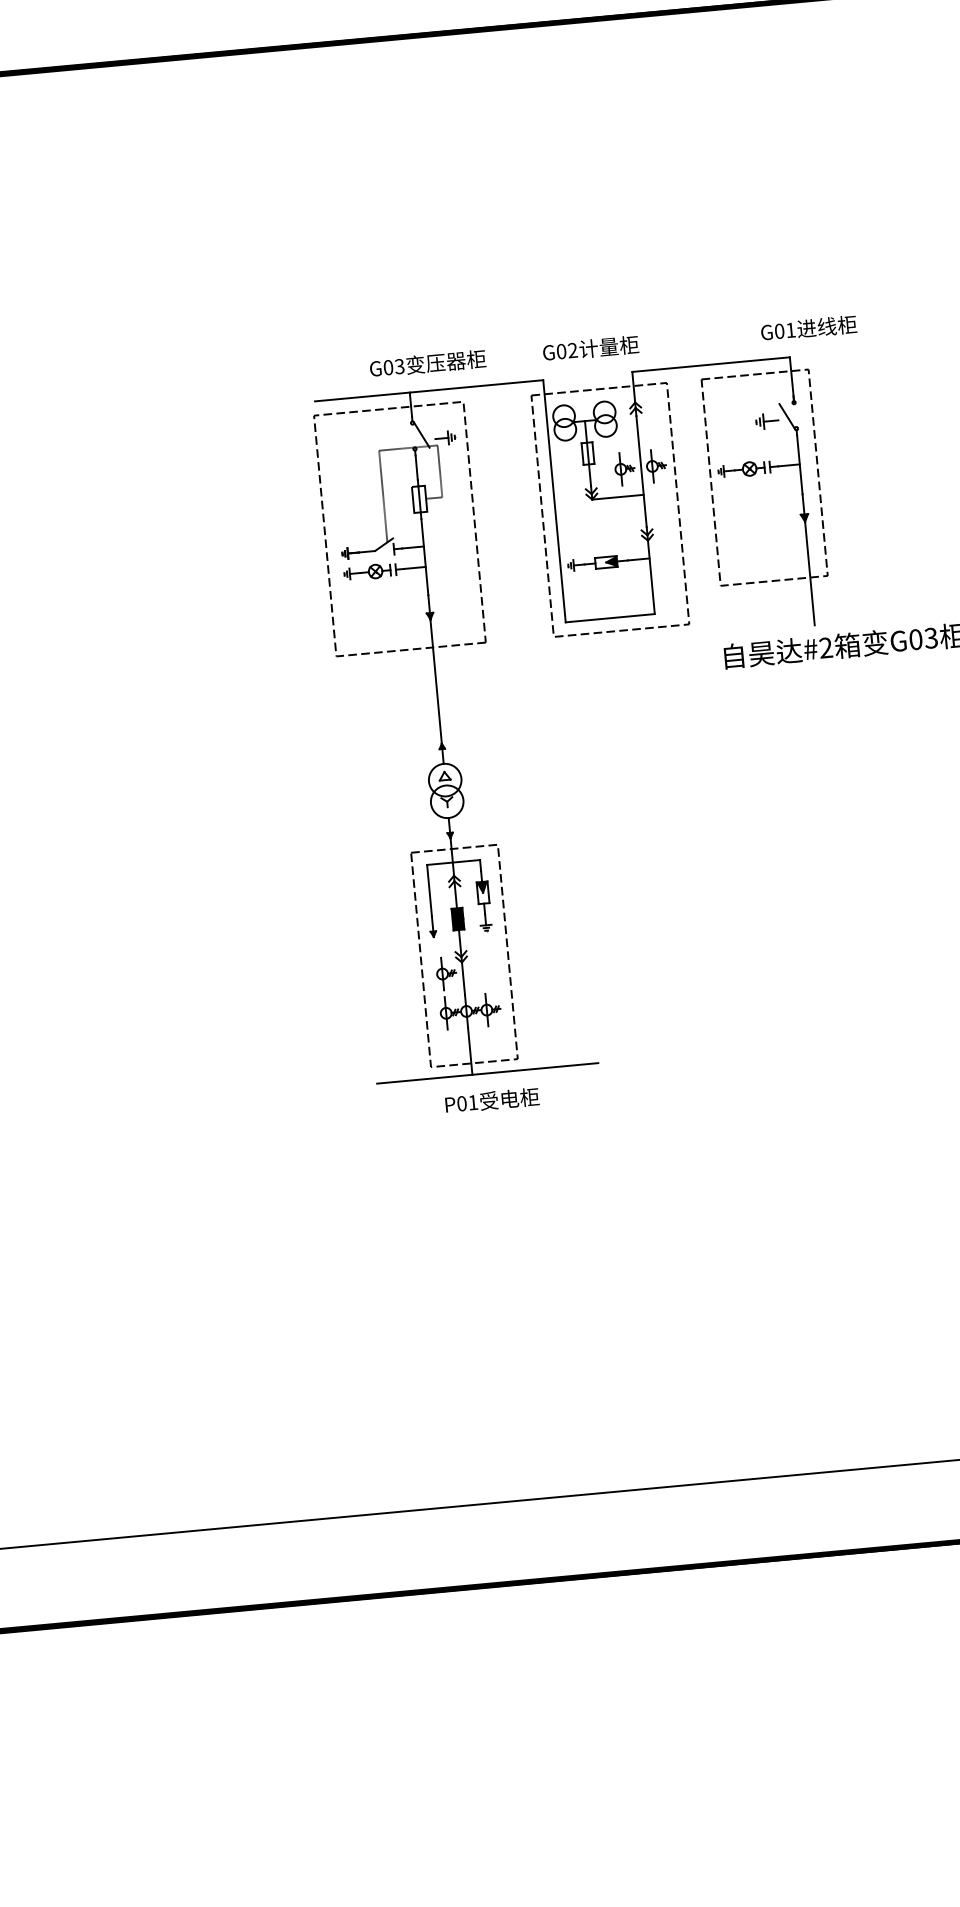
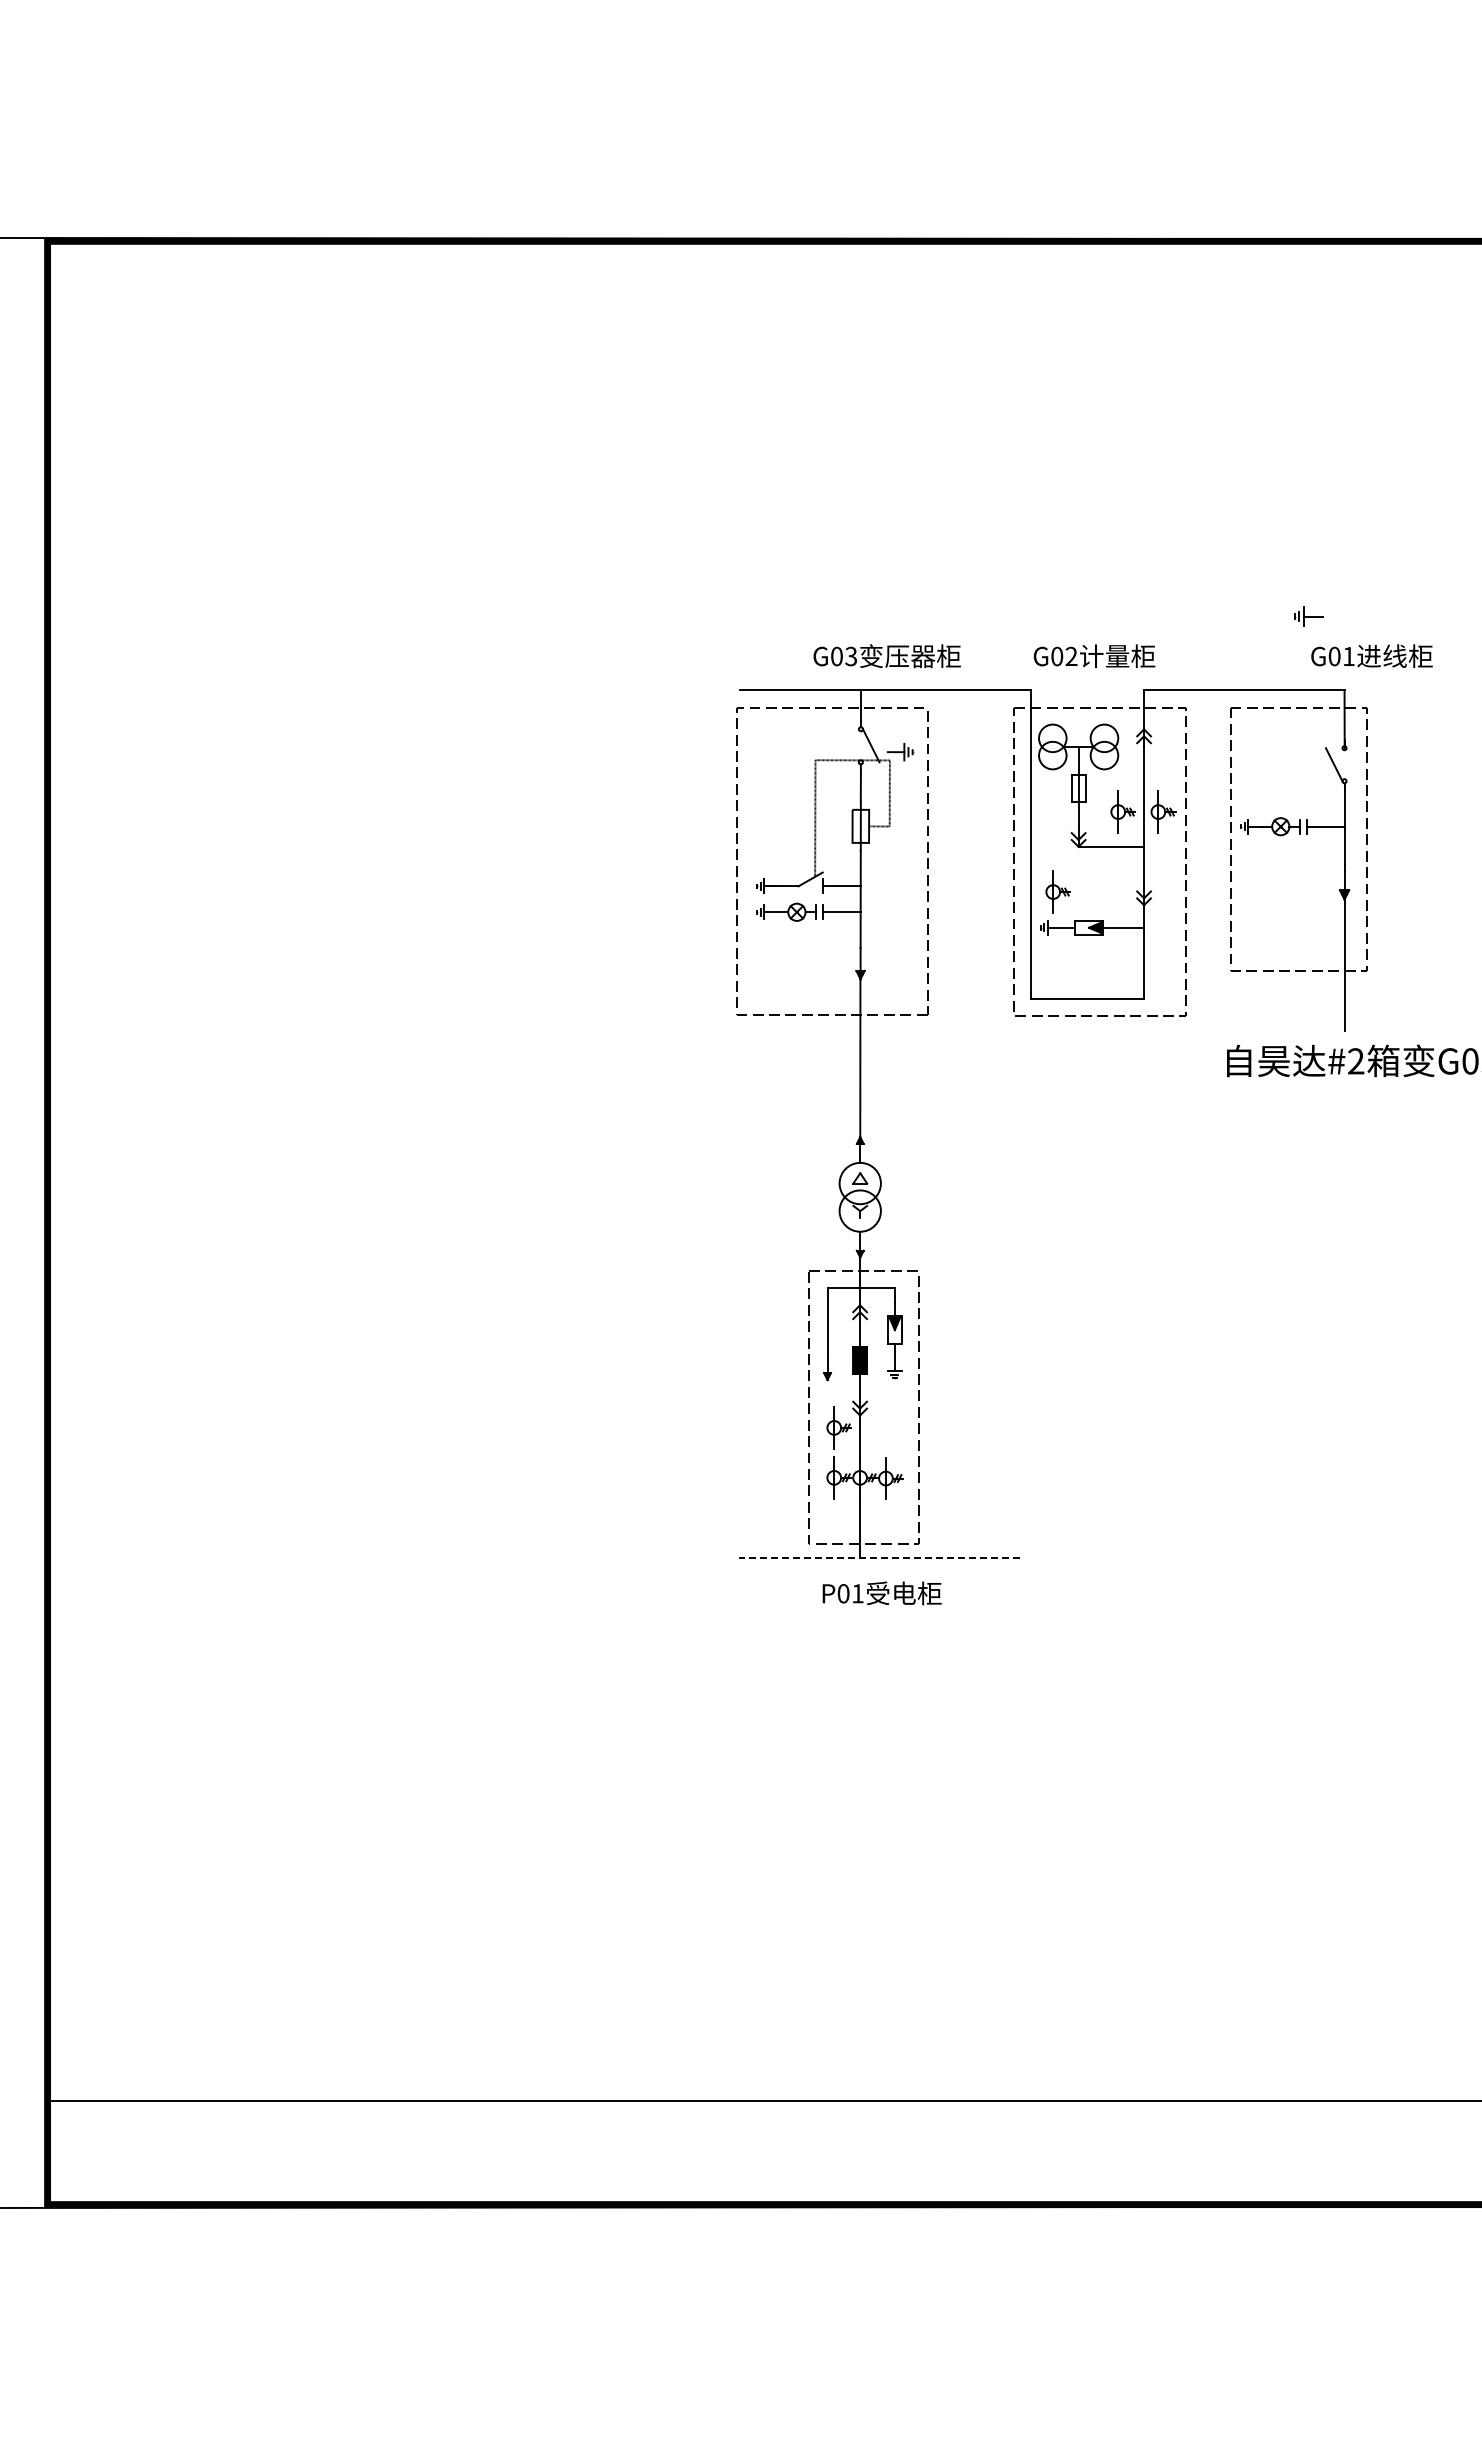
part: (767, 421) -> (1308, 616), moved
part: (578, 536) -> (1057, 891), added
line: (487, 1073) -> (879, 1558), solid -> dashed

